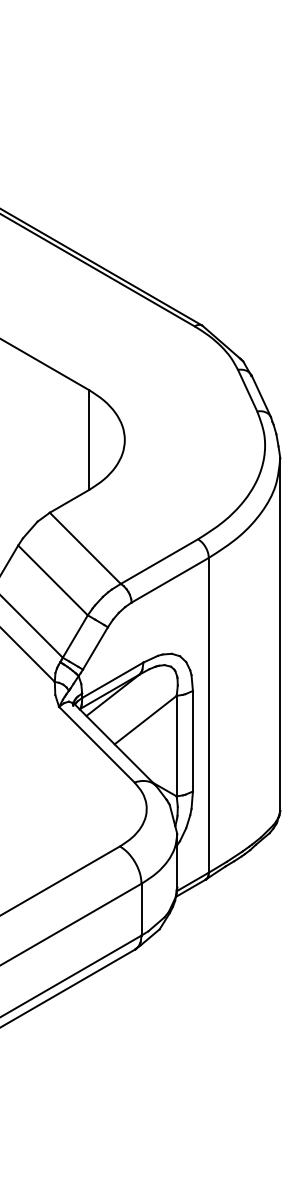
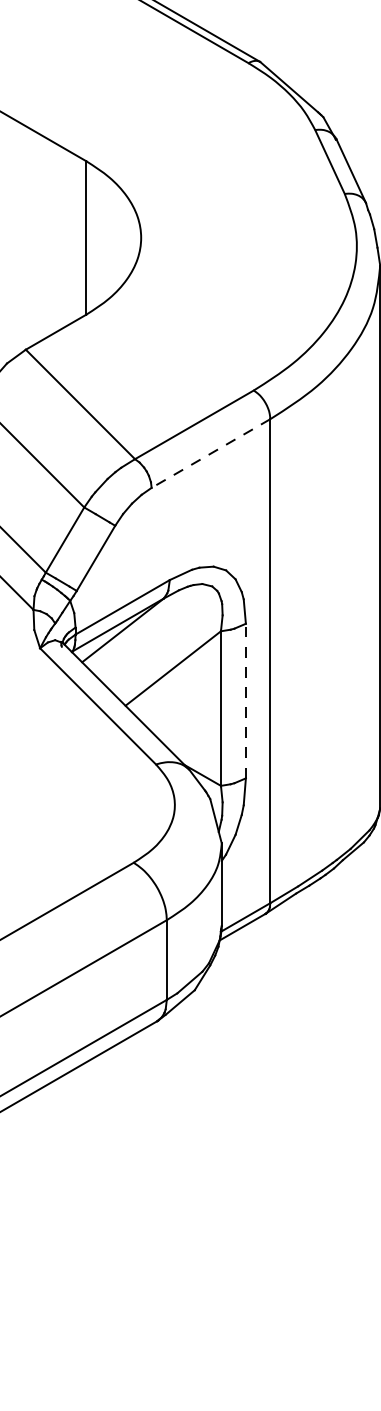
line: (170, 580) -> (211, 453), solid -> dashed
line: (192, 740) -> (245, 699), solid -> dashed

